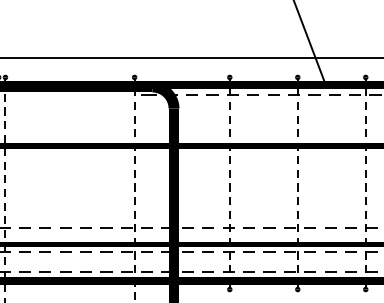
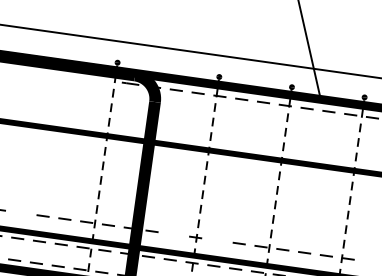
line: (65, 227) -> (21, 212), removed
line: (207, 227) -> (172, 234), removed
line: (248, 227) -> (216, 240), removed

